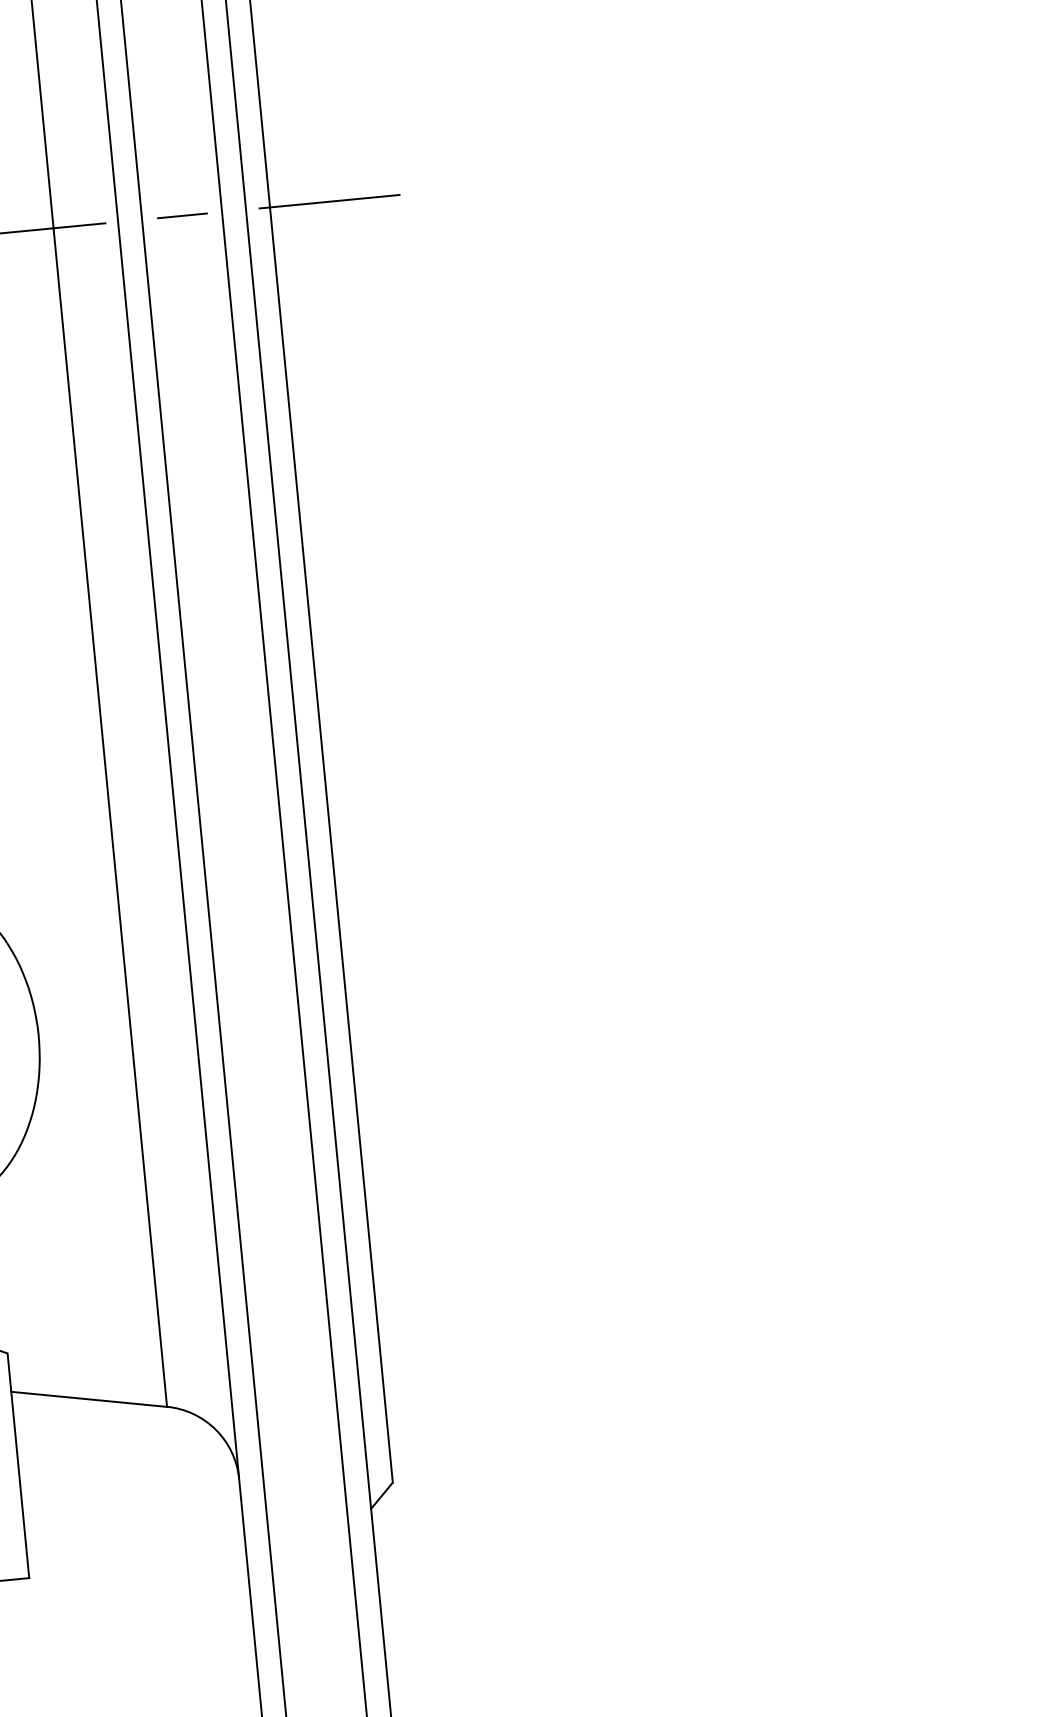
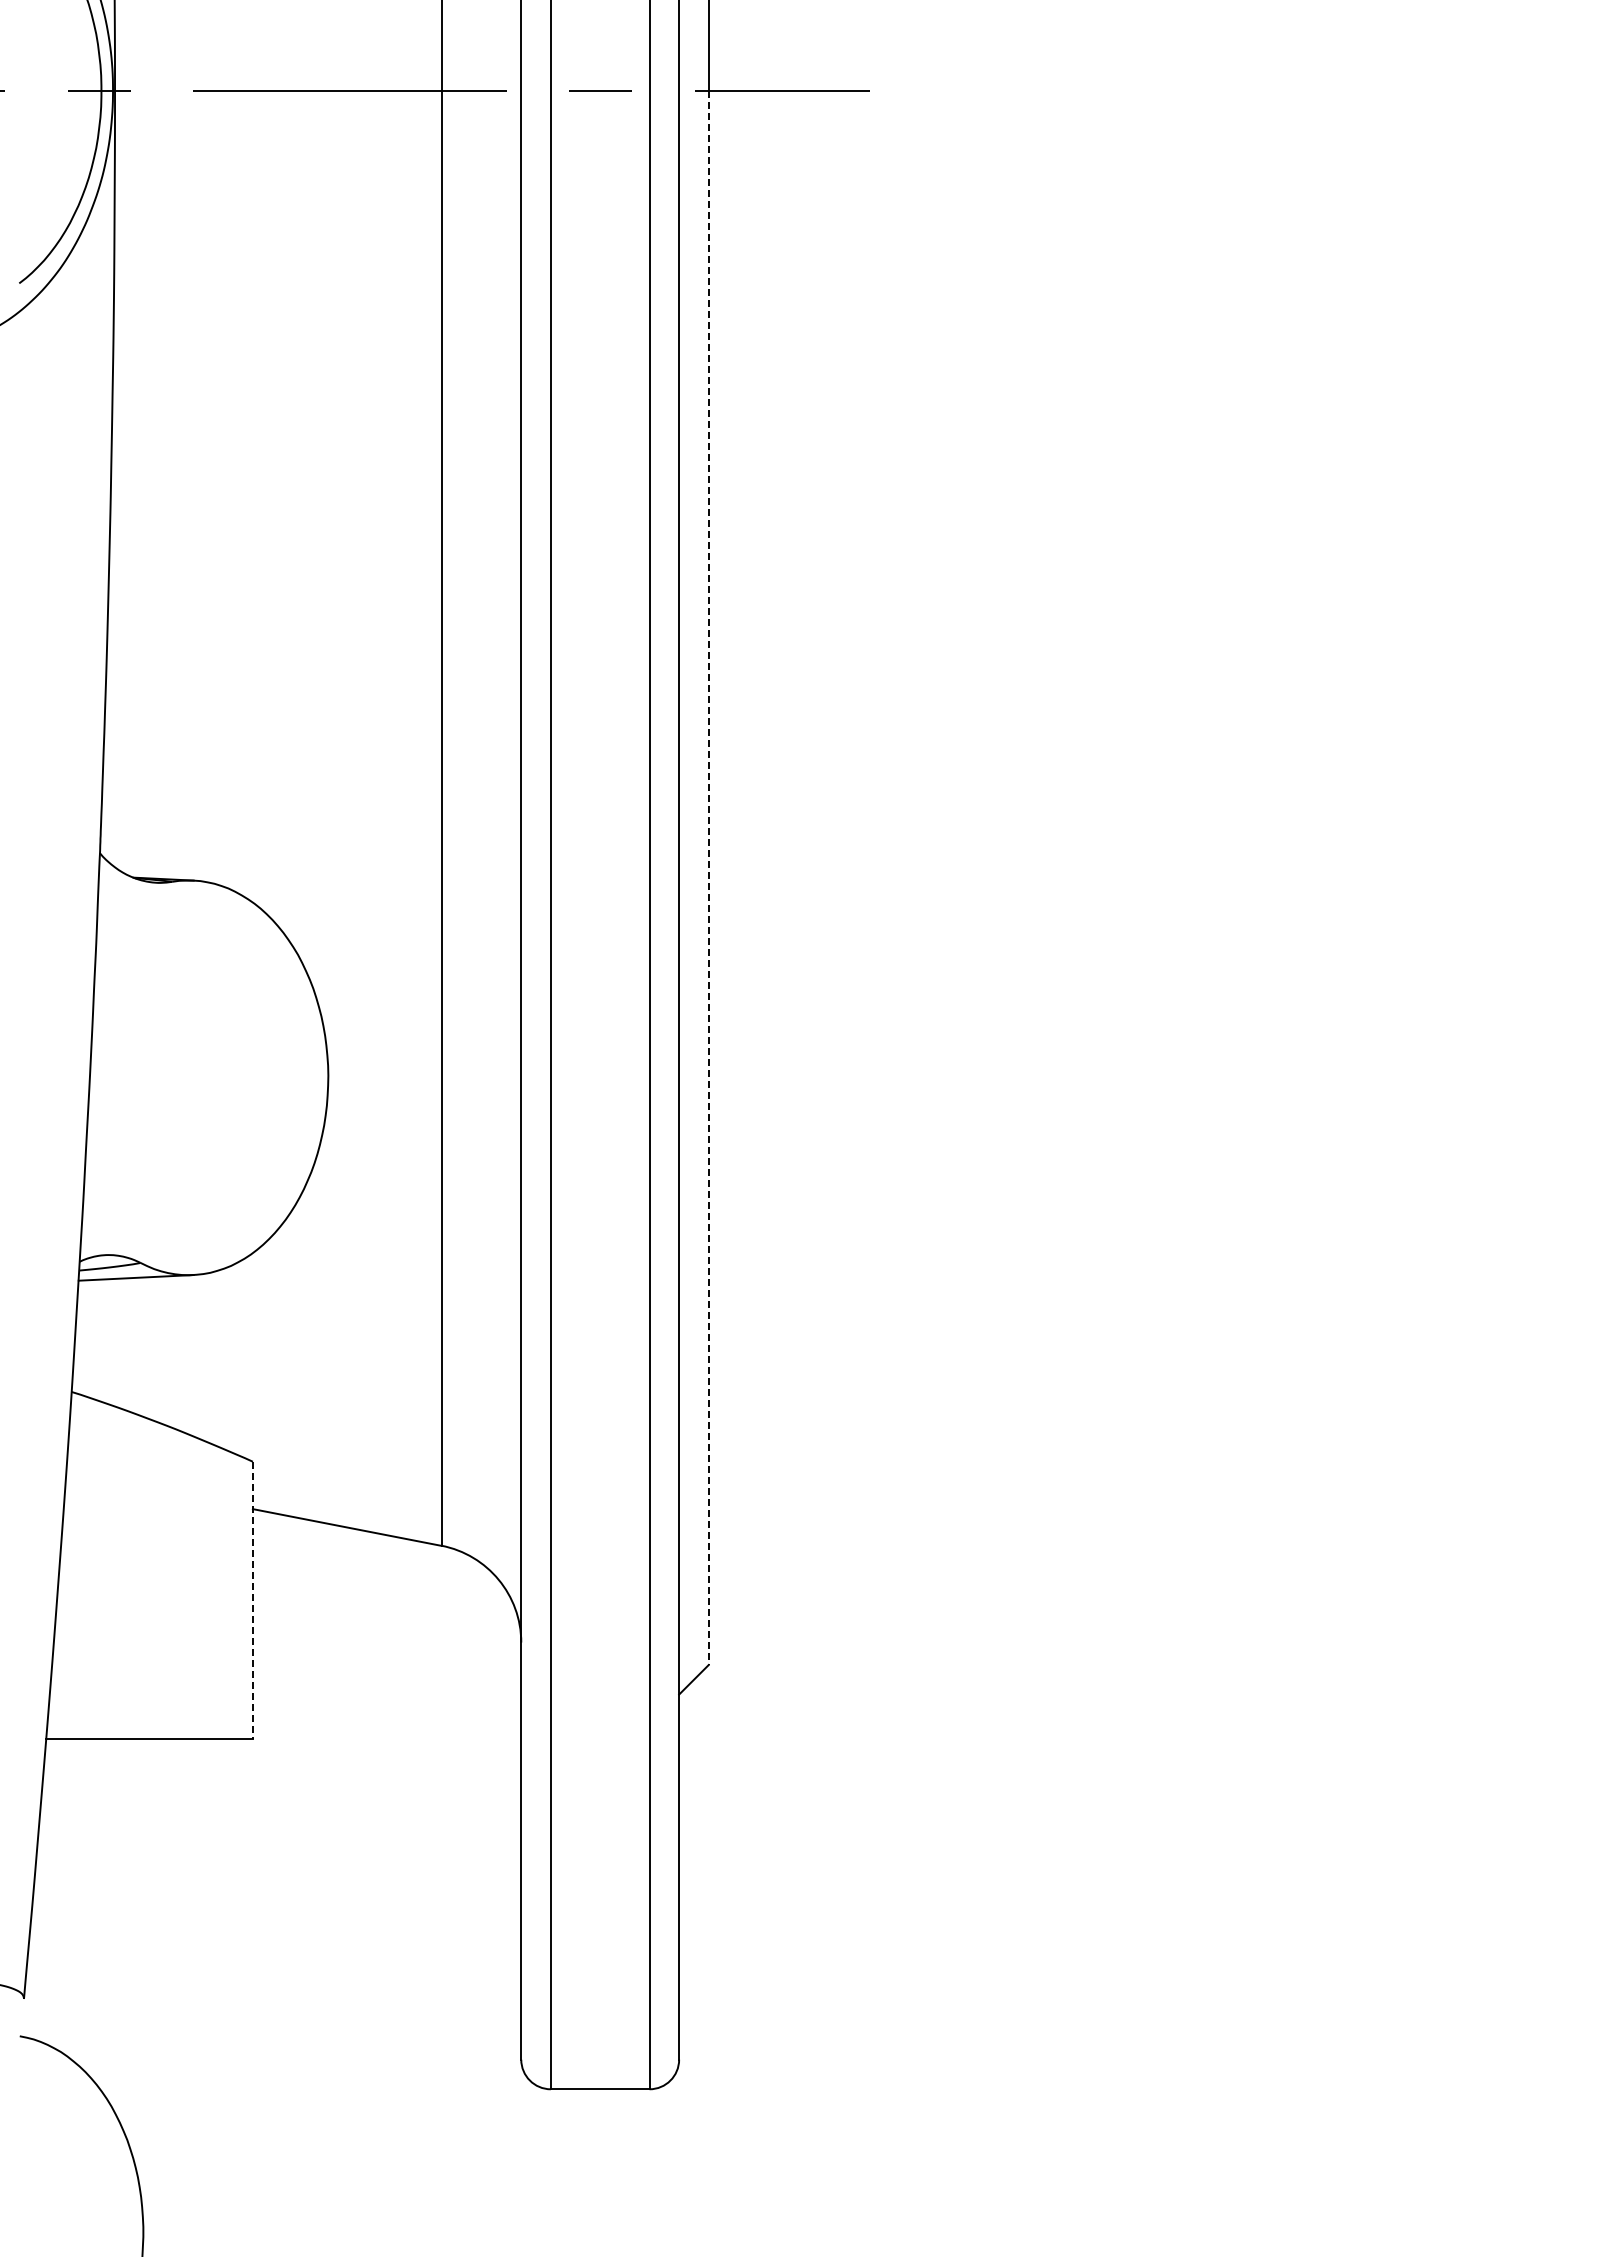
line: (331, 845) -> (708, 878), solid -> dashed
line: (18, 1465) -> (252, 1600), solid -> dashed

